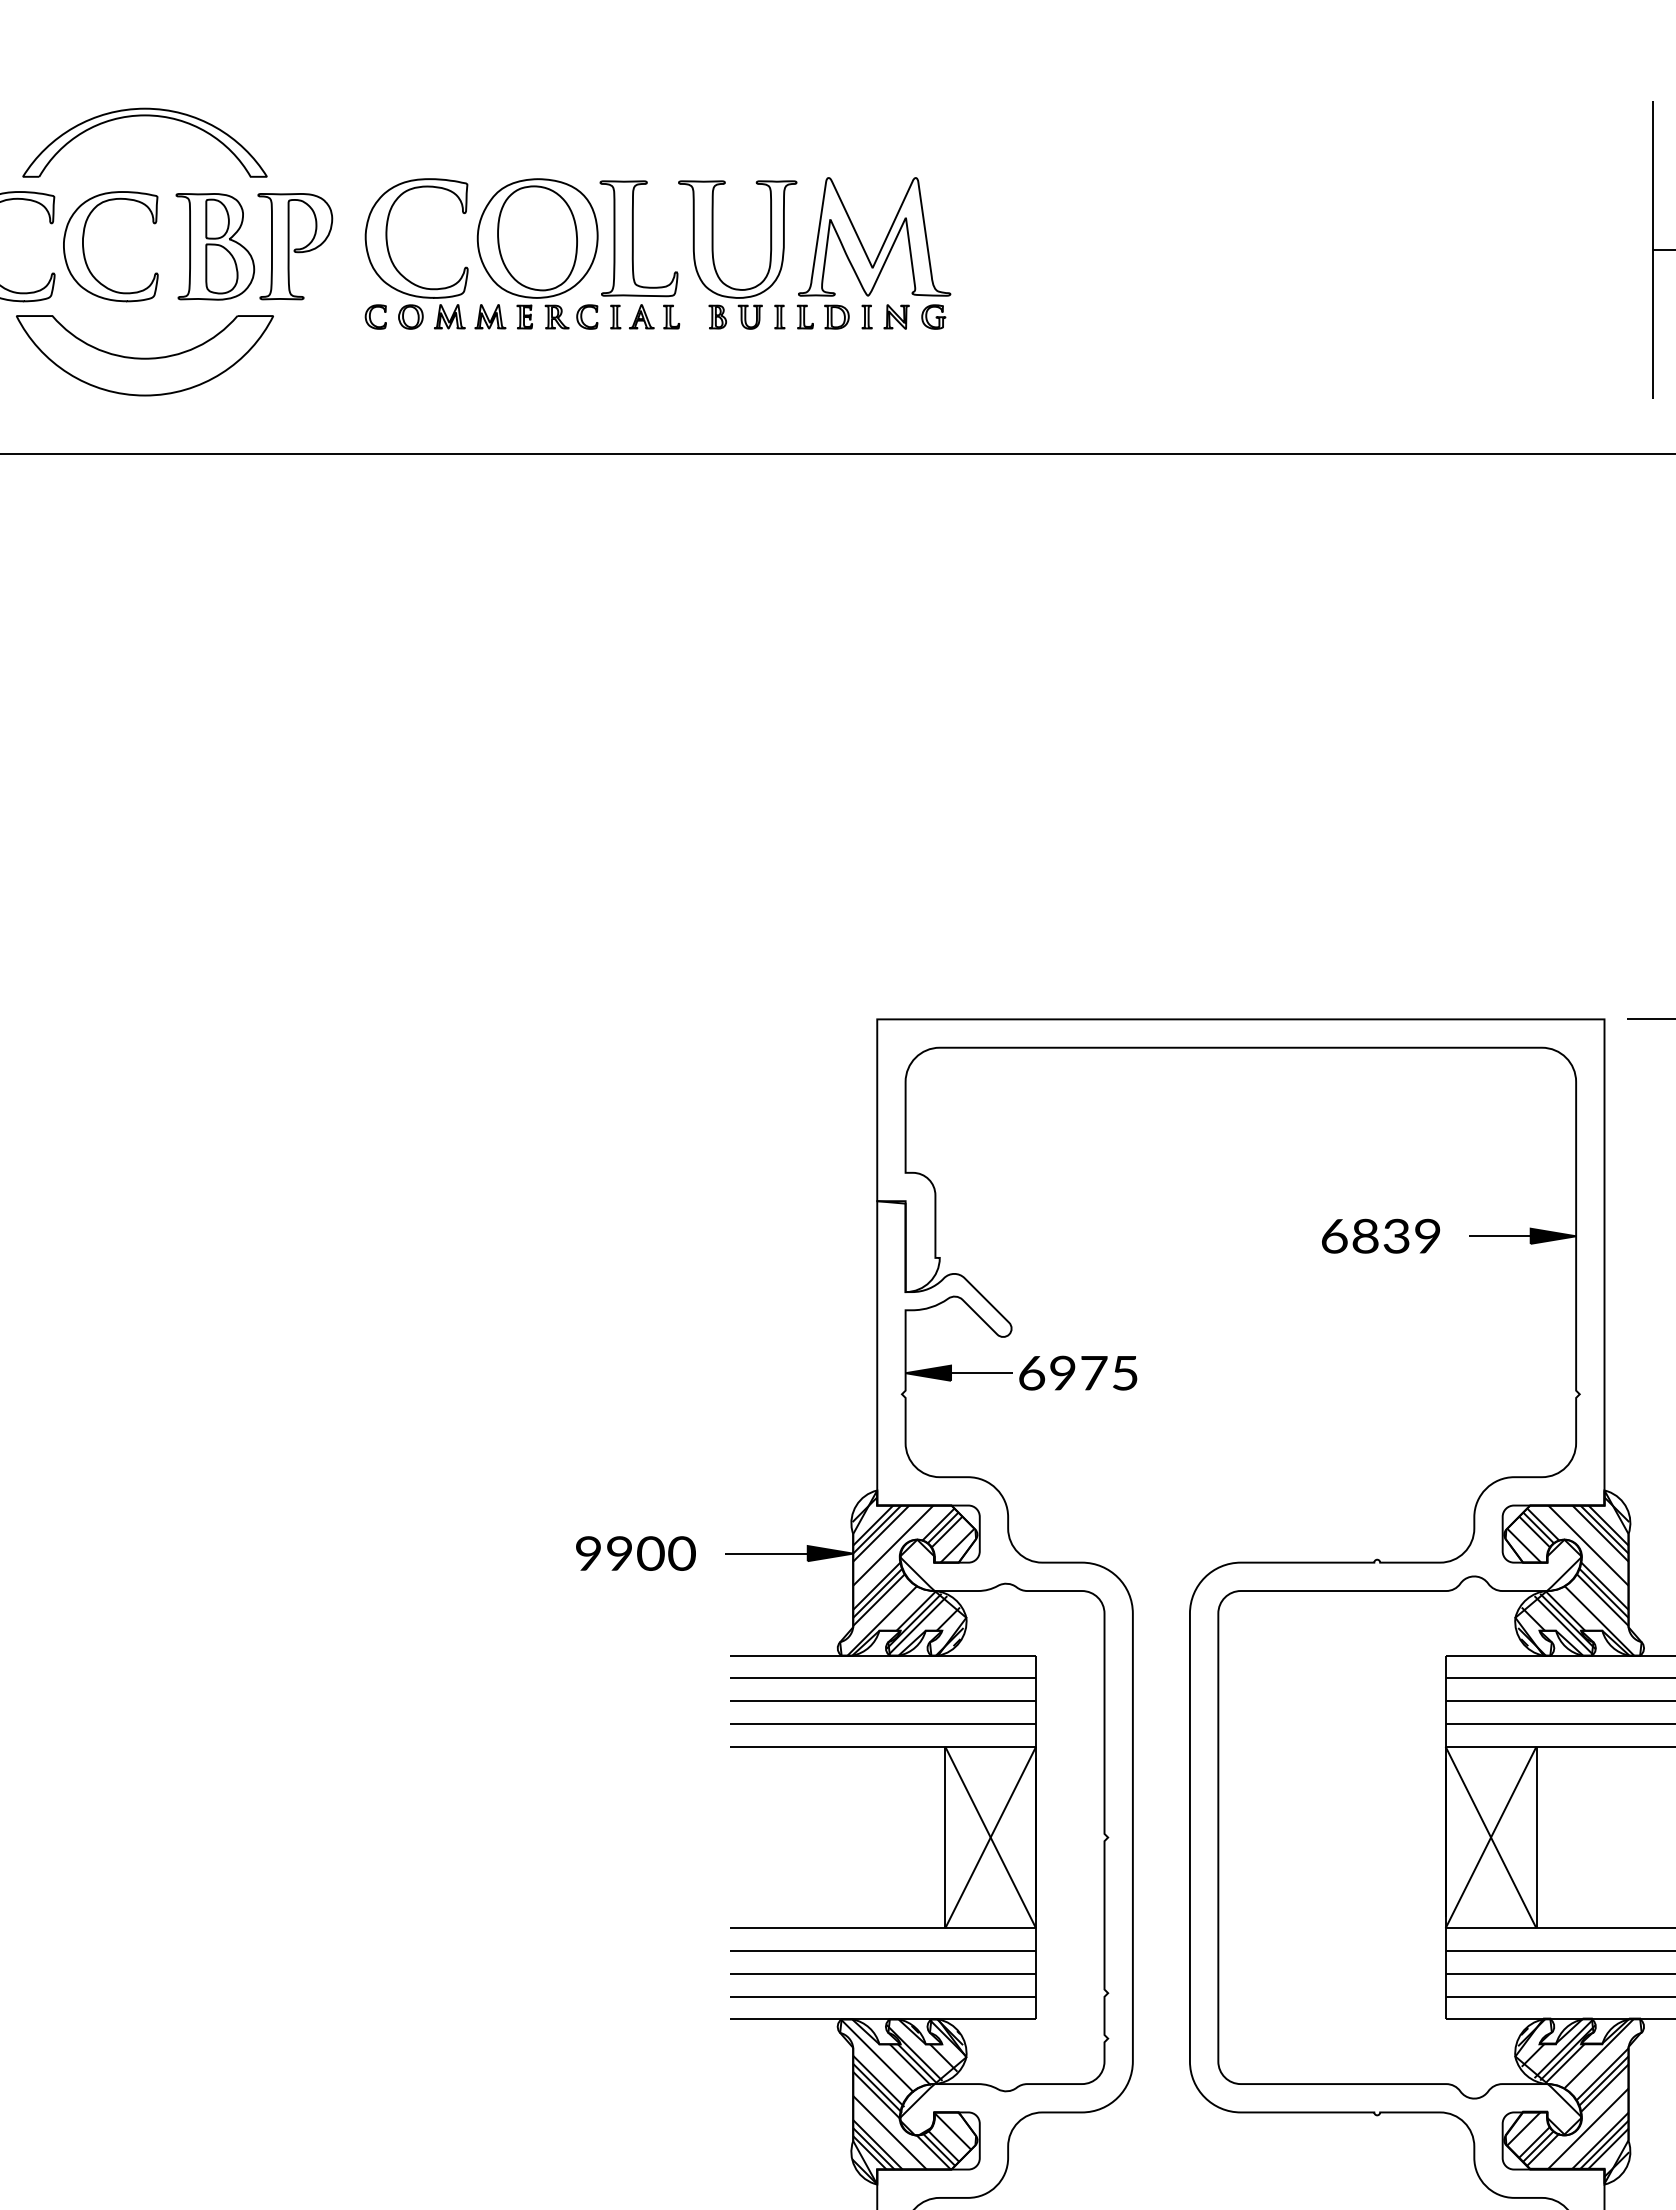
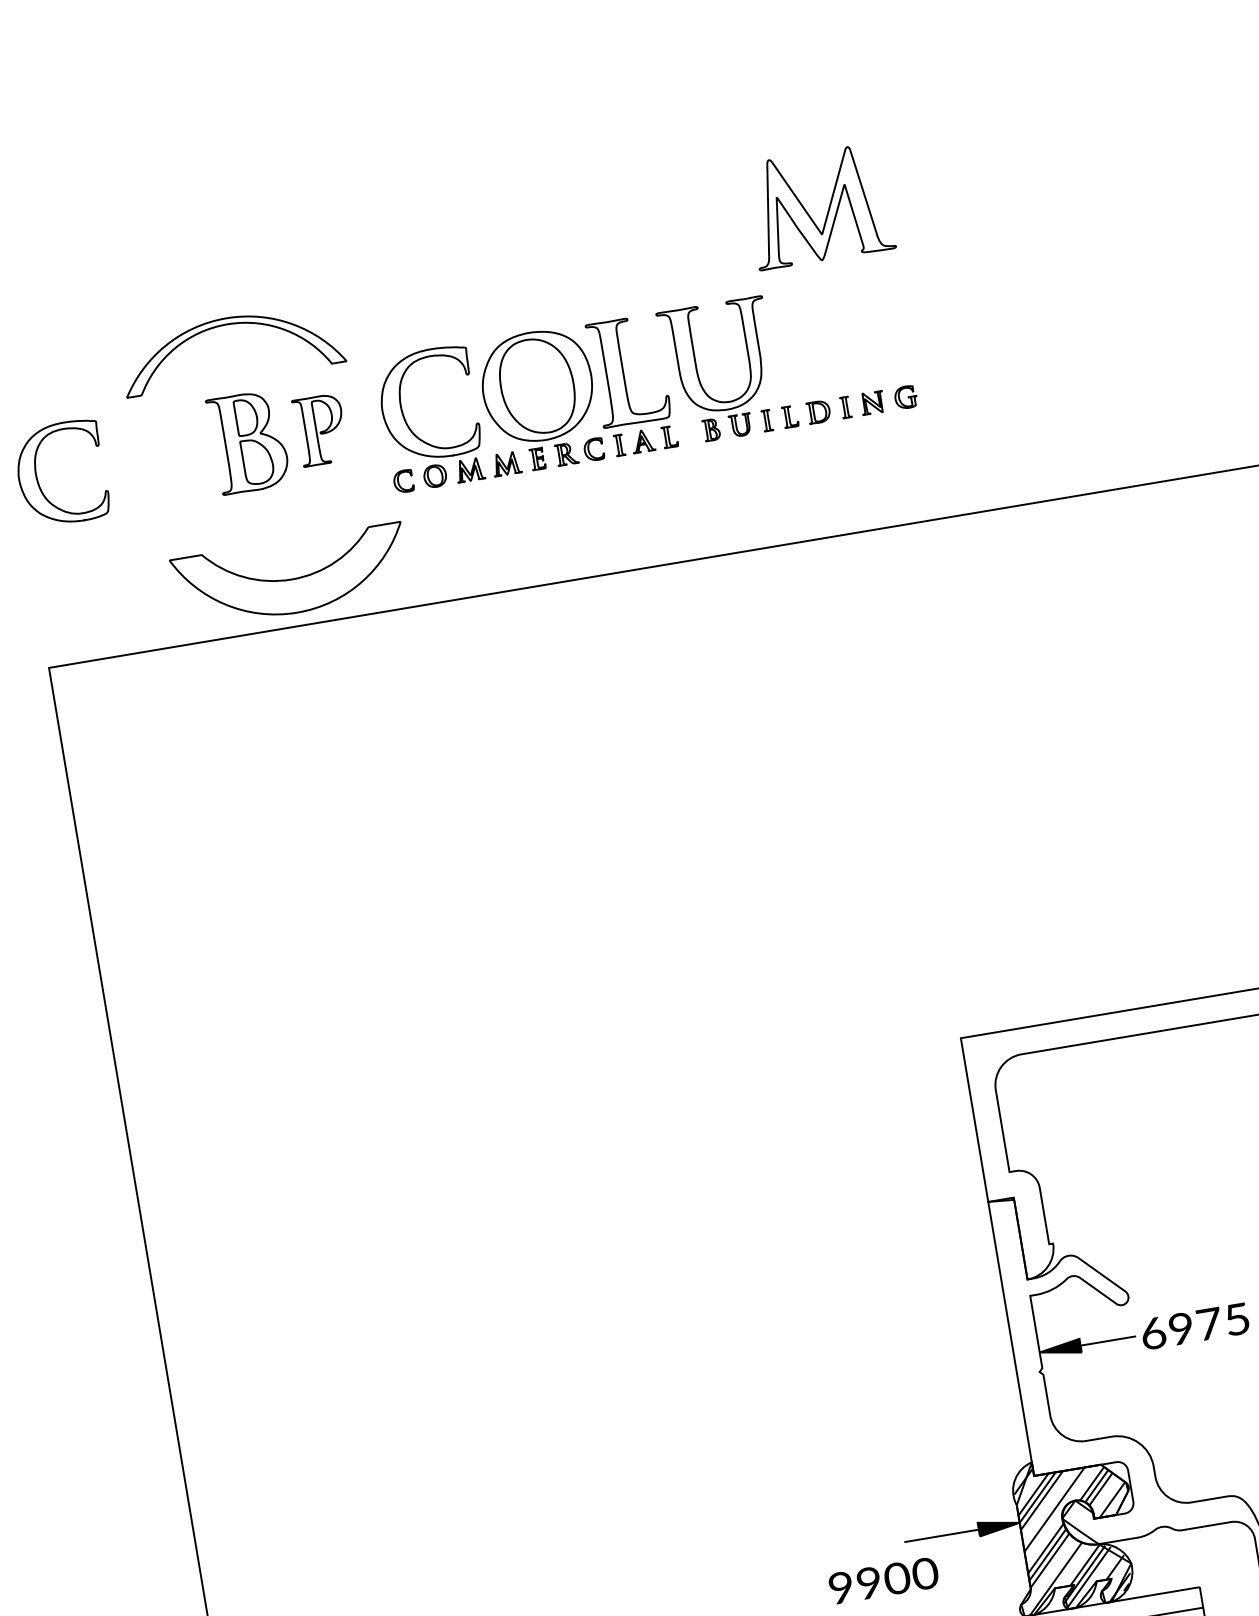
part: (144, 116) -> (227, 325), moved
part: (883, 241) -> (827, 209), moved
part: (295, 246) -> (320, 430), size x0.7
part: (84, 247) -> (130, 462), removed
part: (144, 355) -> (290, 576), moved
text: (635, 1553) -> (883, 1580), moved

